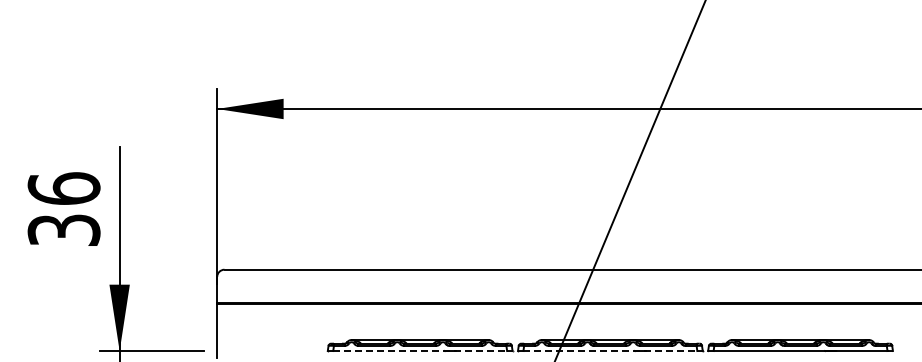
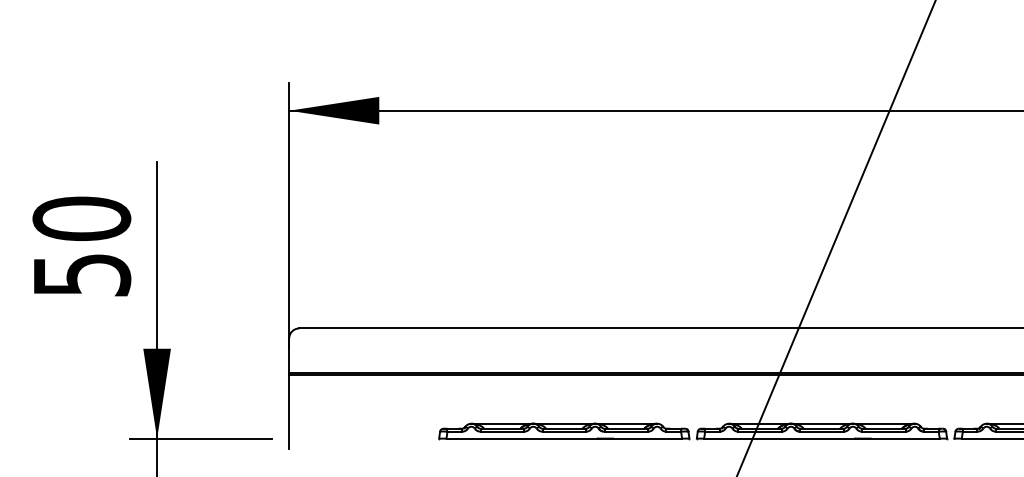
text: (63, 208) -> (81, 245), 36 -> 50
line: (420, 351) -> (564, 439), dashed -> solid
line: (610, 351) -> (822, 439), dashed -> solid

